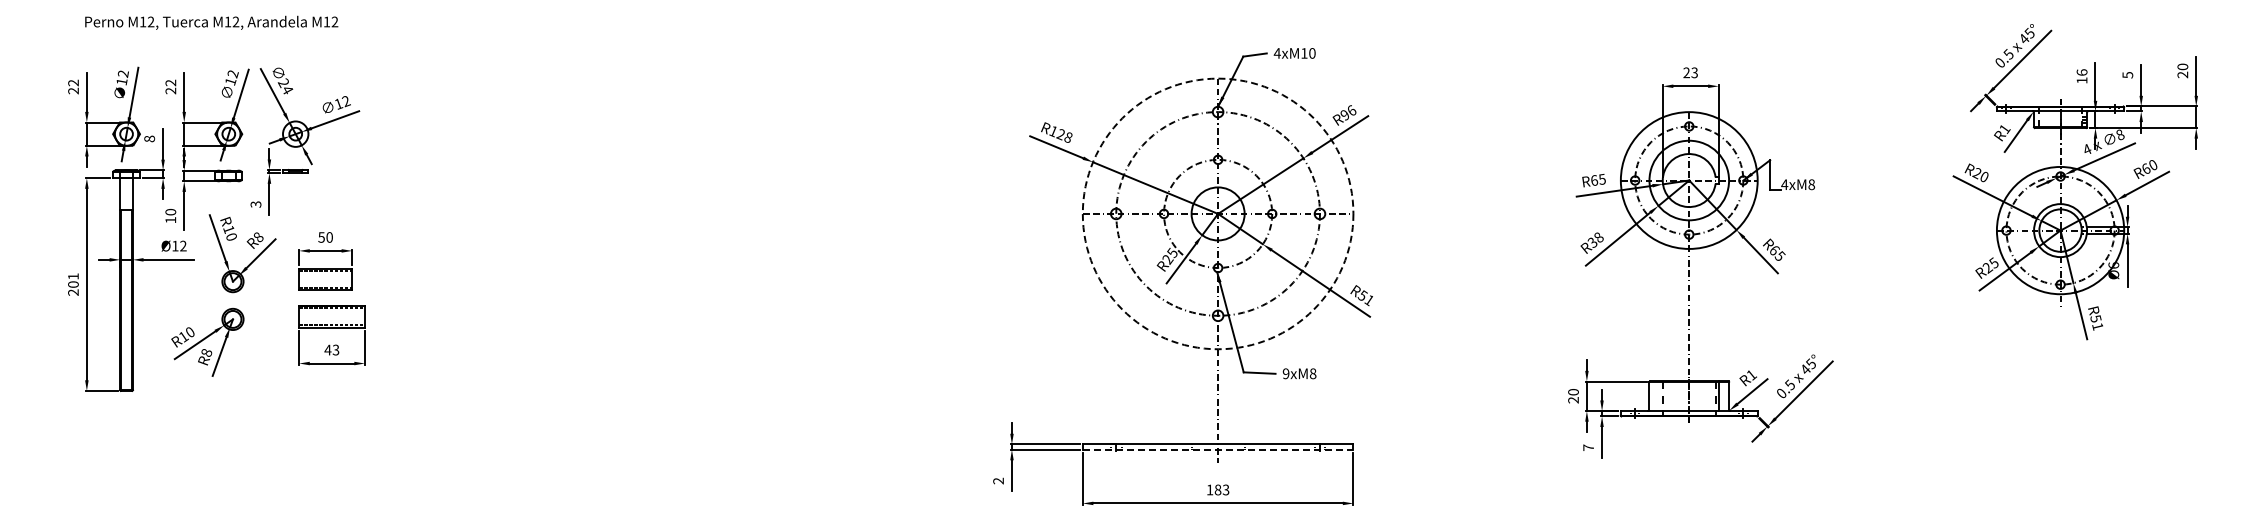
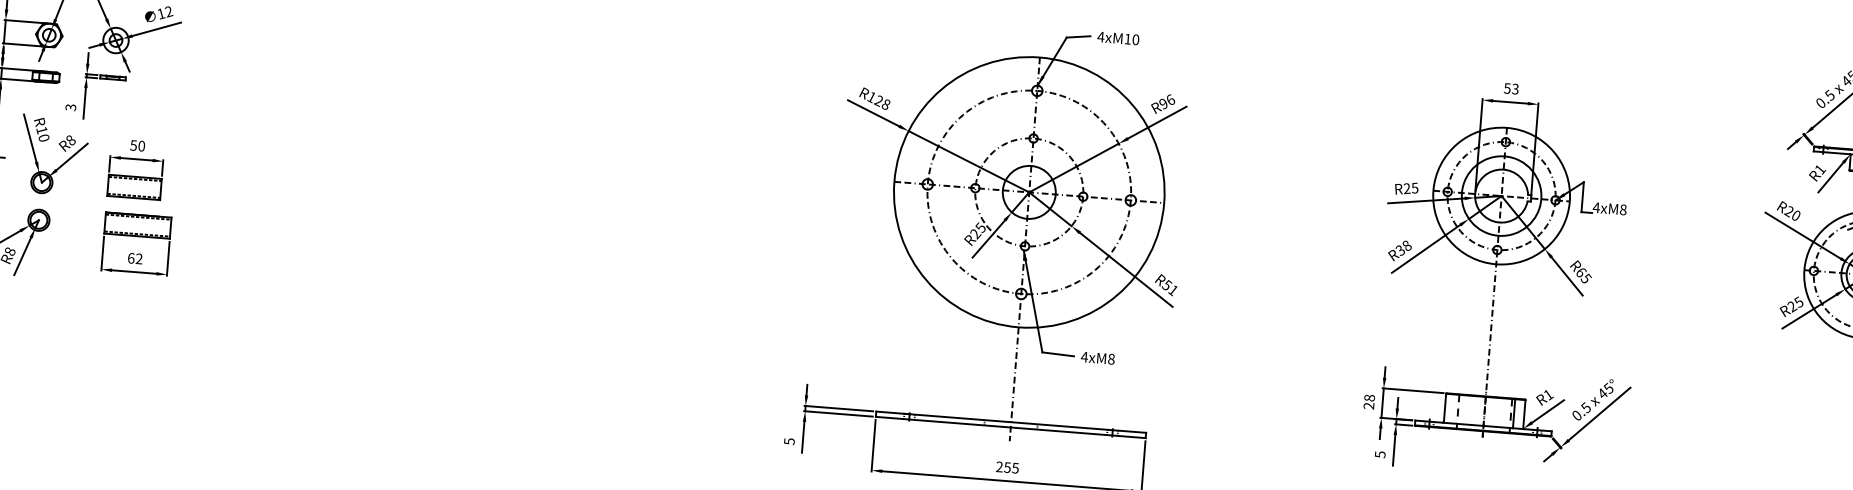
text: (1686, 72) -> (1507, 88), 23 -> 53
text: (1594, 180) -> (1407, 188), R65 -> R25
circle: (1217, 213) -> (1028, 191), dashed -> solid
text: (331, 349) -> (134, 258), 43 -> 62
text: (1285, 373) -> (1083, 356), 9xM8 -> 4xM8
text: (1573, 392) -> (1369, 398), 20 -> 28
text: (1588, 447) -> (1380, 454), 7 -> 5
line: (1218, 449) -> (1011, 427), dashed -> solid
text: (998, 480) -> (789, 440), 2 -> 5
text: (1217, 489) -> (1007, 467), 183 -> 255

